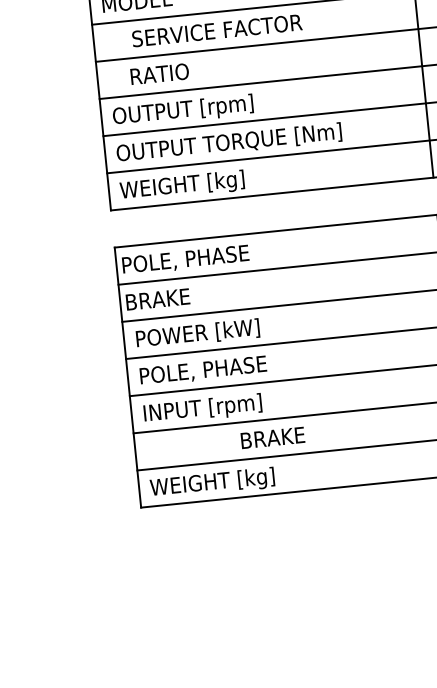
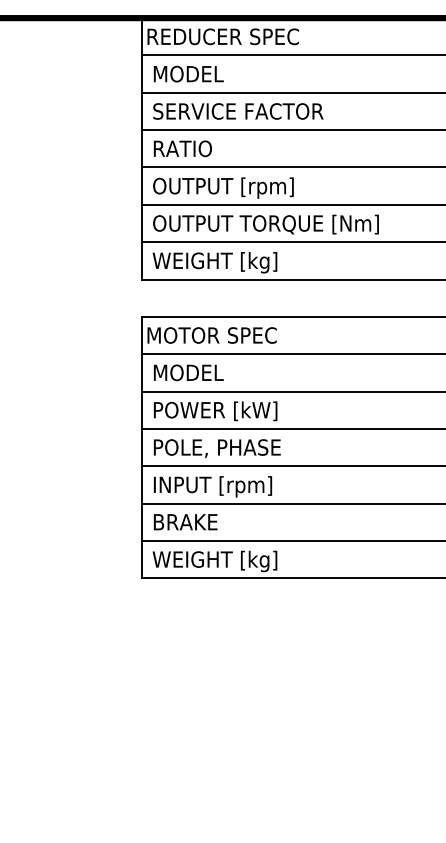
text: (217, 30) -> (238, 111), moved
text: (159, 73) -> (182, 148), moved
text: (187, 259) -> (212, 336), POLE, PHASE -> MOTOR SPEC
text: (164, 298) -> (185, 372), BRAKE -> MODEL
text: (272, 438) -> (185, 522), moved

